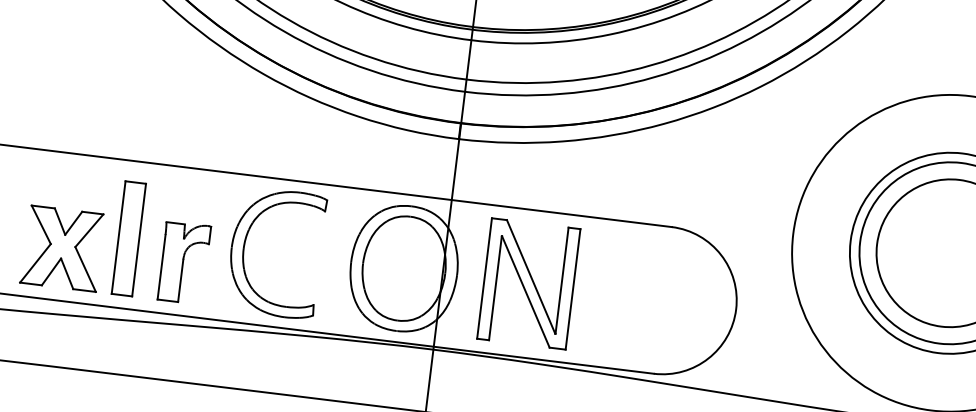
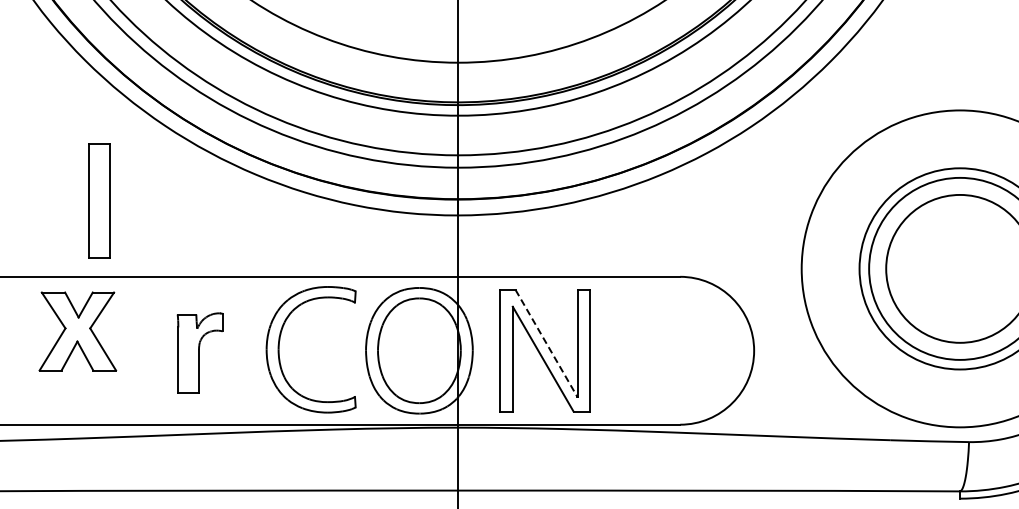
part: (129, 238) -> (99, 200), moved
part: (62, 248) -> (77, 331), moved
part: (244, 248) -> (279, 349), moved
part: (183, 262) -> (199, 352), moved
line: (531, 276) -> (546, 343), solid -> dashed

